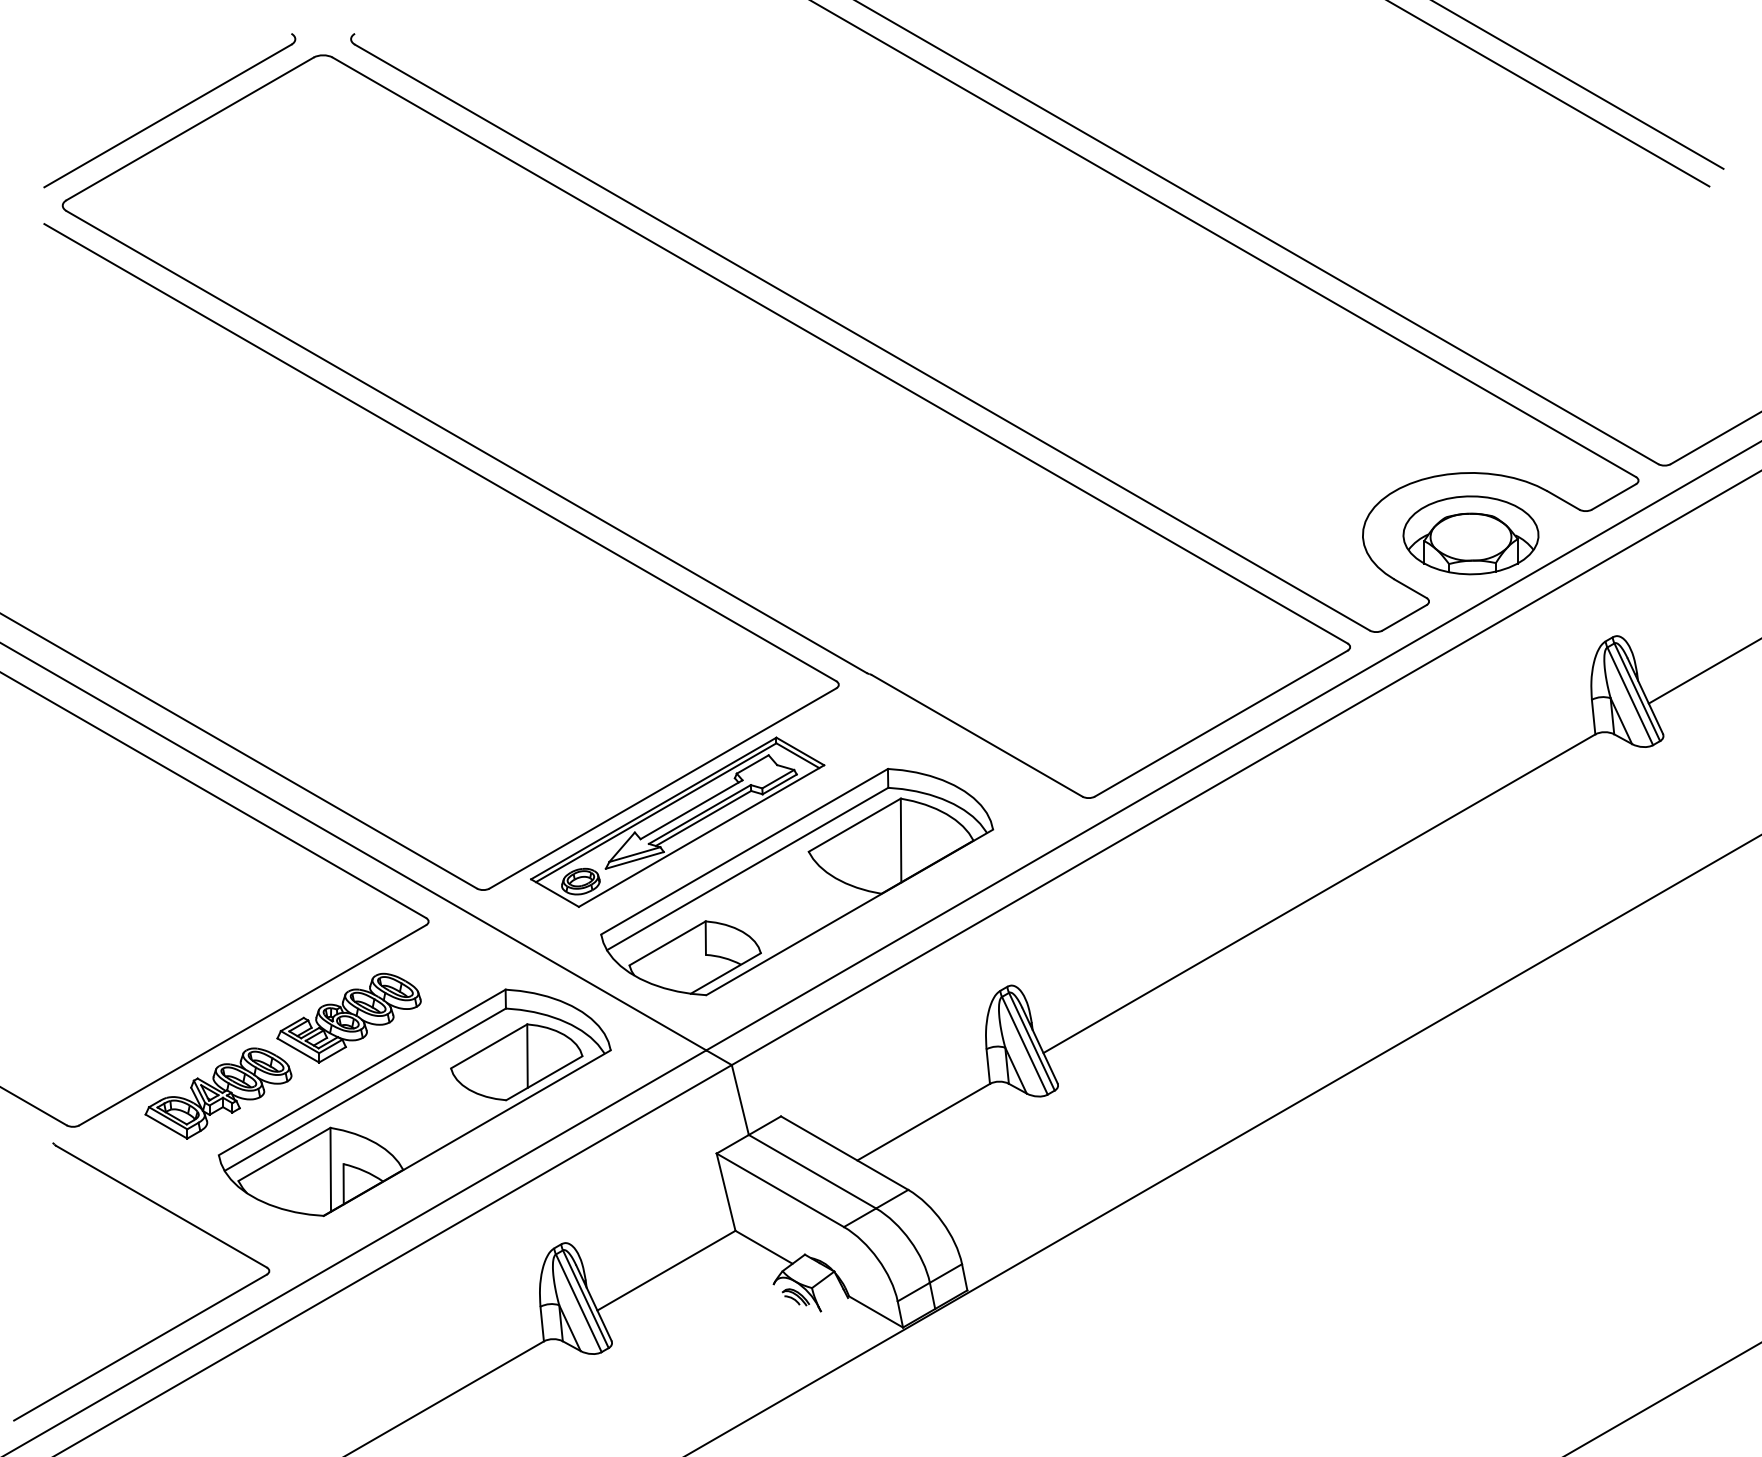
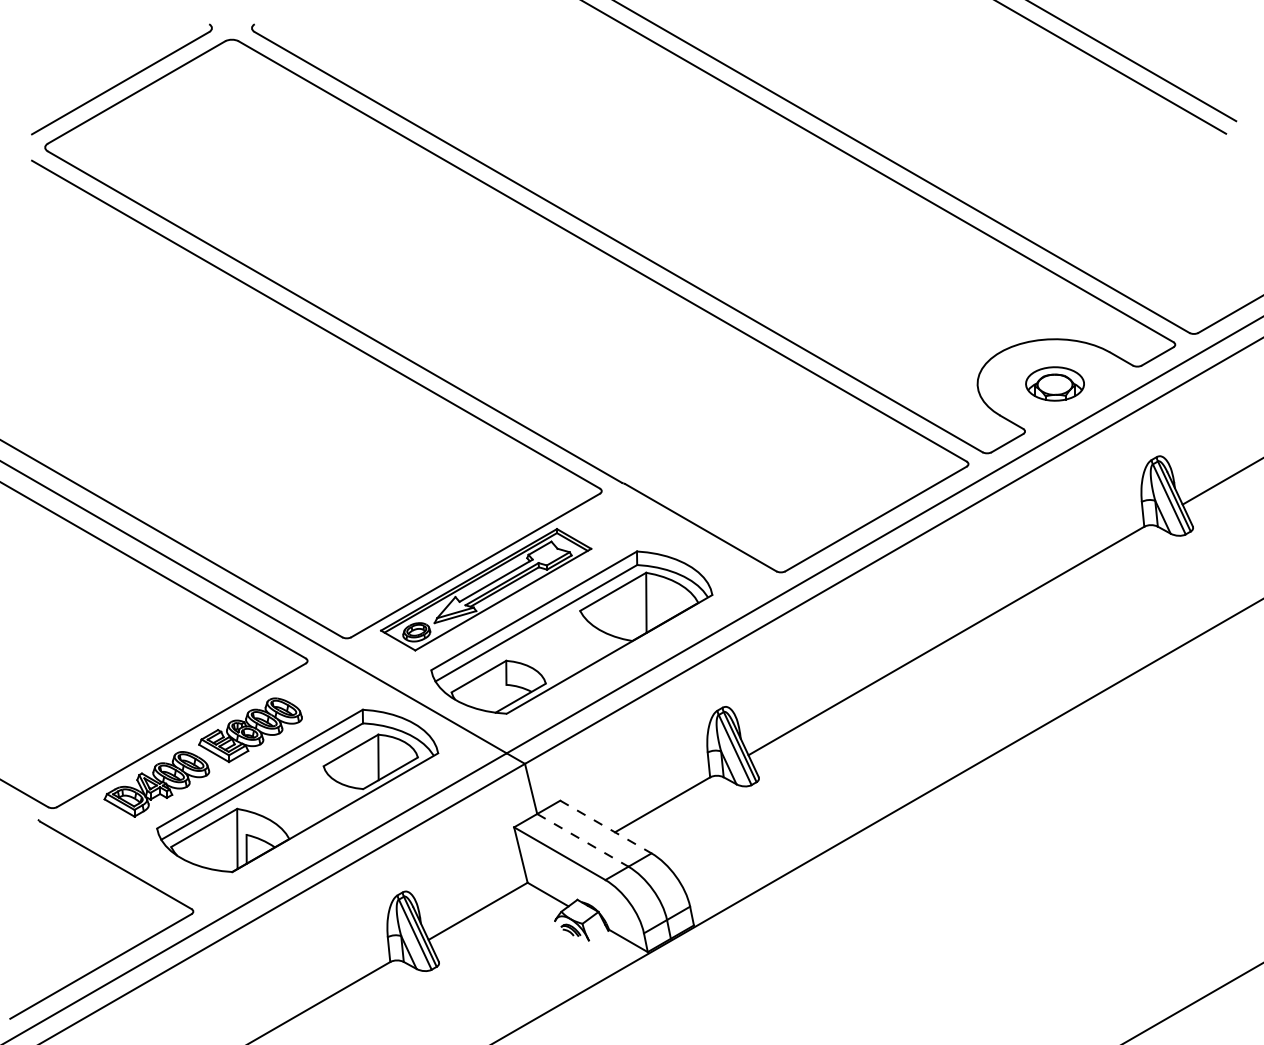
part: (1470, 534) -> (1054, 383), size x0.6
line: (844, 1153) -> (605, 827), solid -> dashed
line: (811, 1171) -> (582, 840), solid -> dashed

